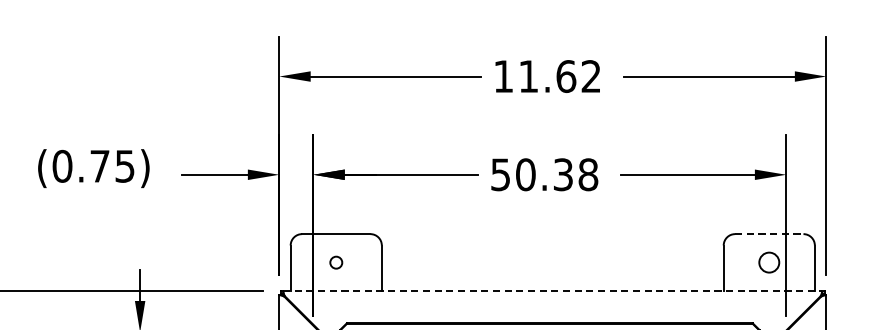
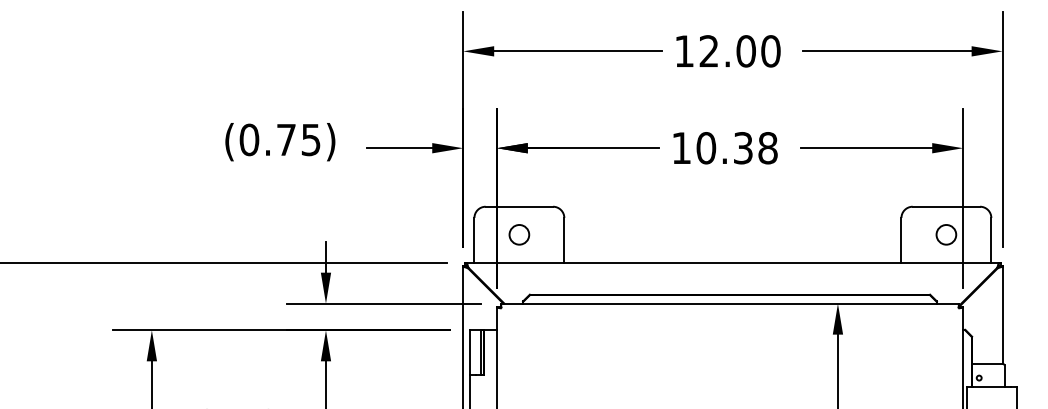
text: (559, 76) -> (739, 51), 11.62 -> 12.00
text: (500, 175) -> (681, 148), 50.38 -> 10.38
line: (769, 233) -> (946, 206), dashed -> solid
circle: (336, 262) -> (519, 234), size x1.67
line: (552, 290) -> (732, 262), dashed -> solid

